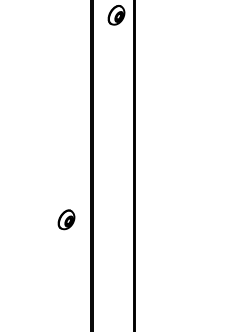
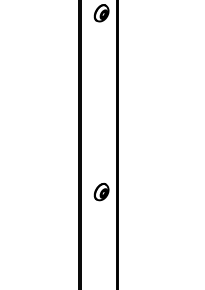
part: (66, 219) -> (101, 191), moved

